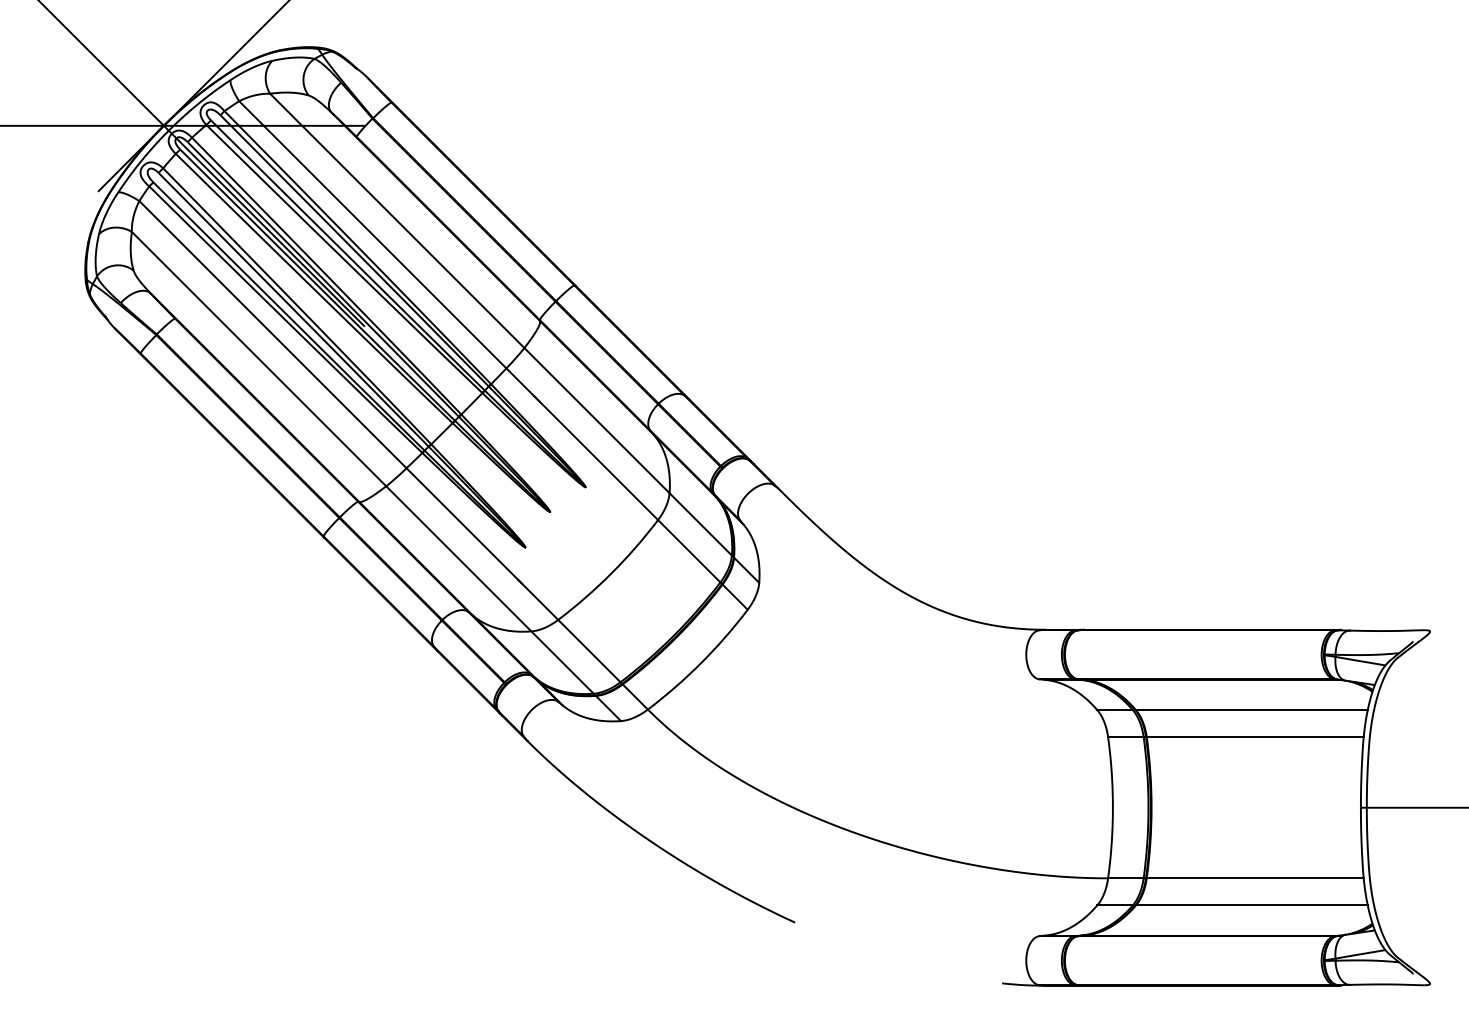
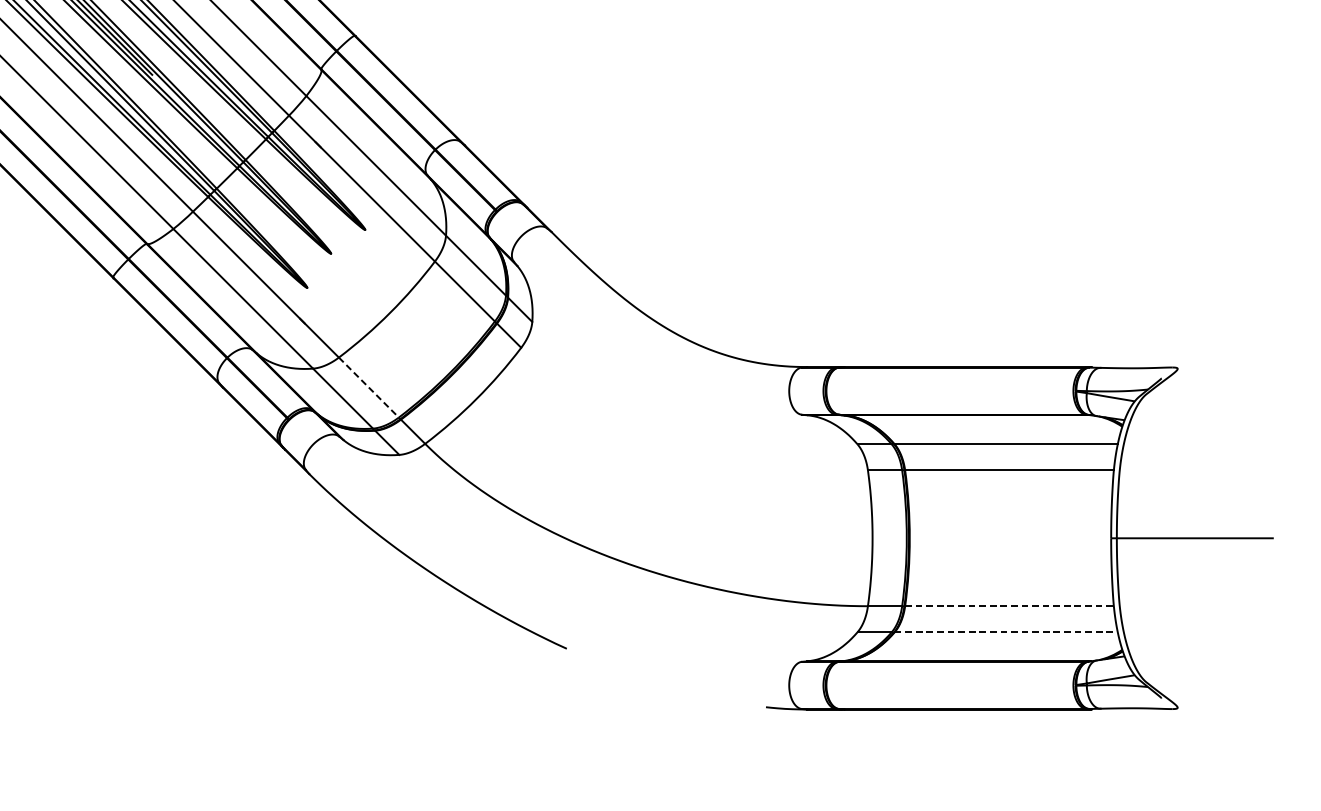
line: (589, 651) -> (369, 387), solid -> dashed
line: (1255, 878) -> (1009, 606), solid -> dashed
line: (1251, 905) -> (1005, 632), solid -> dashed

